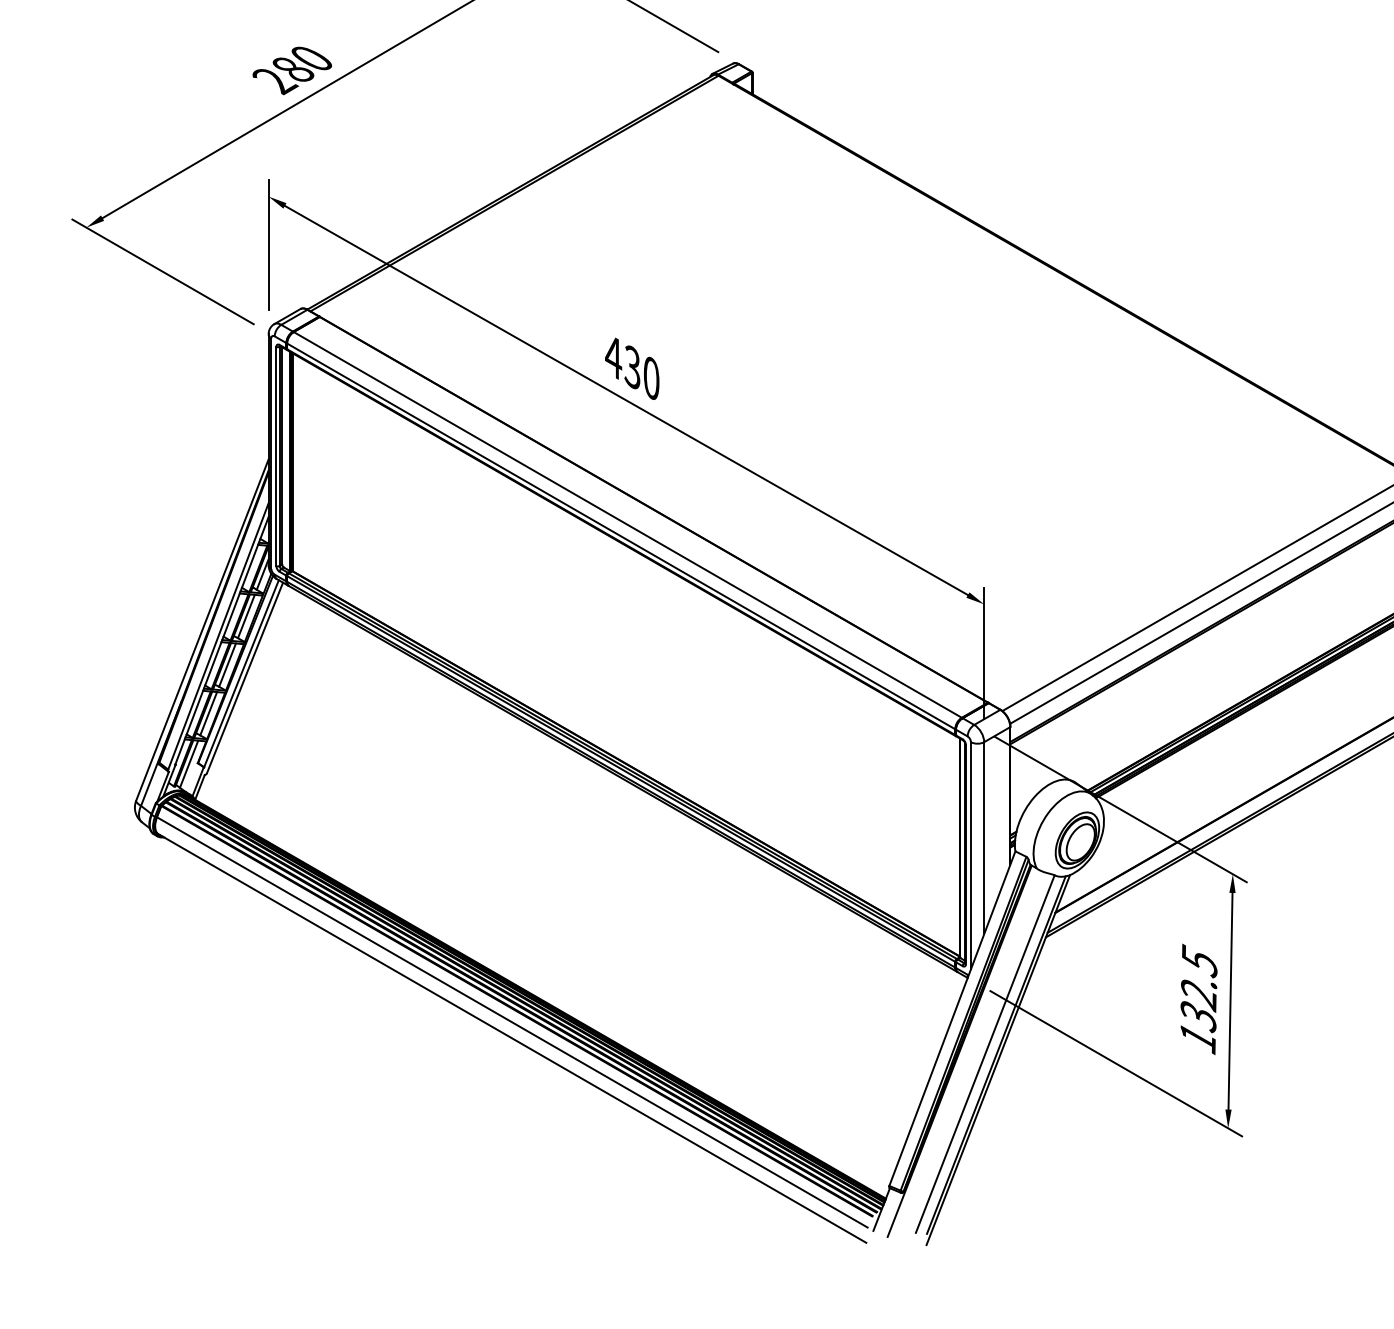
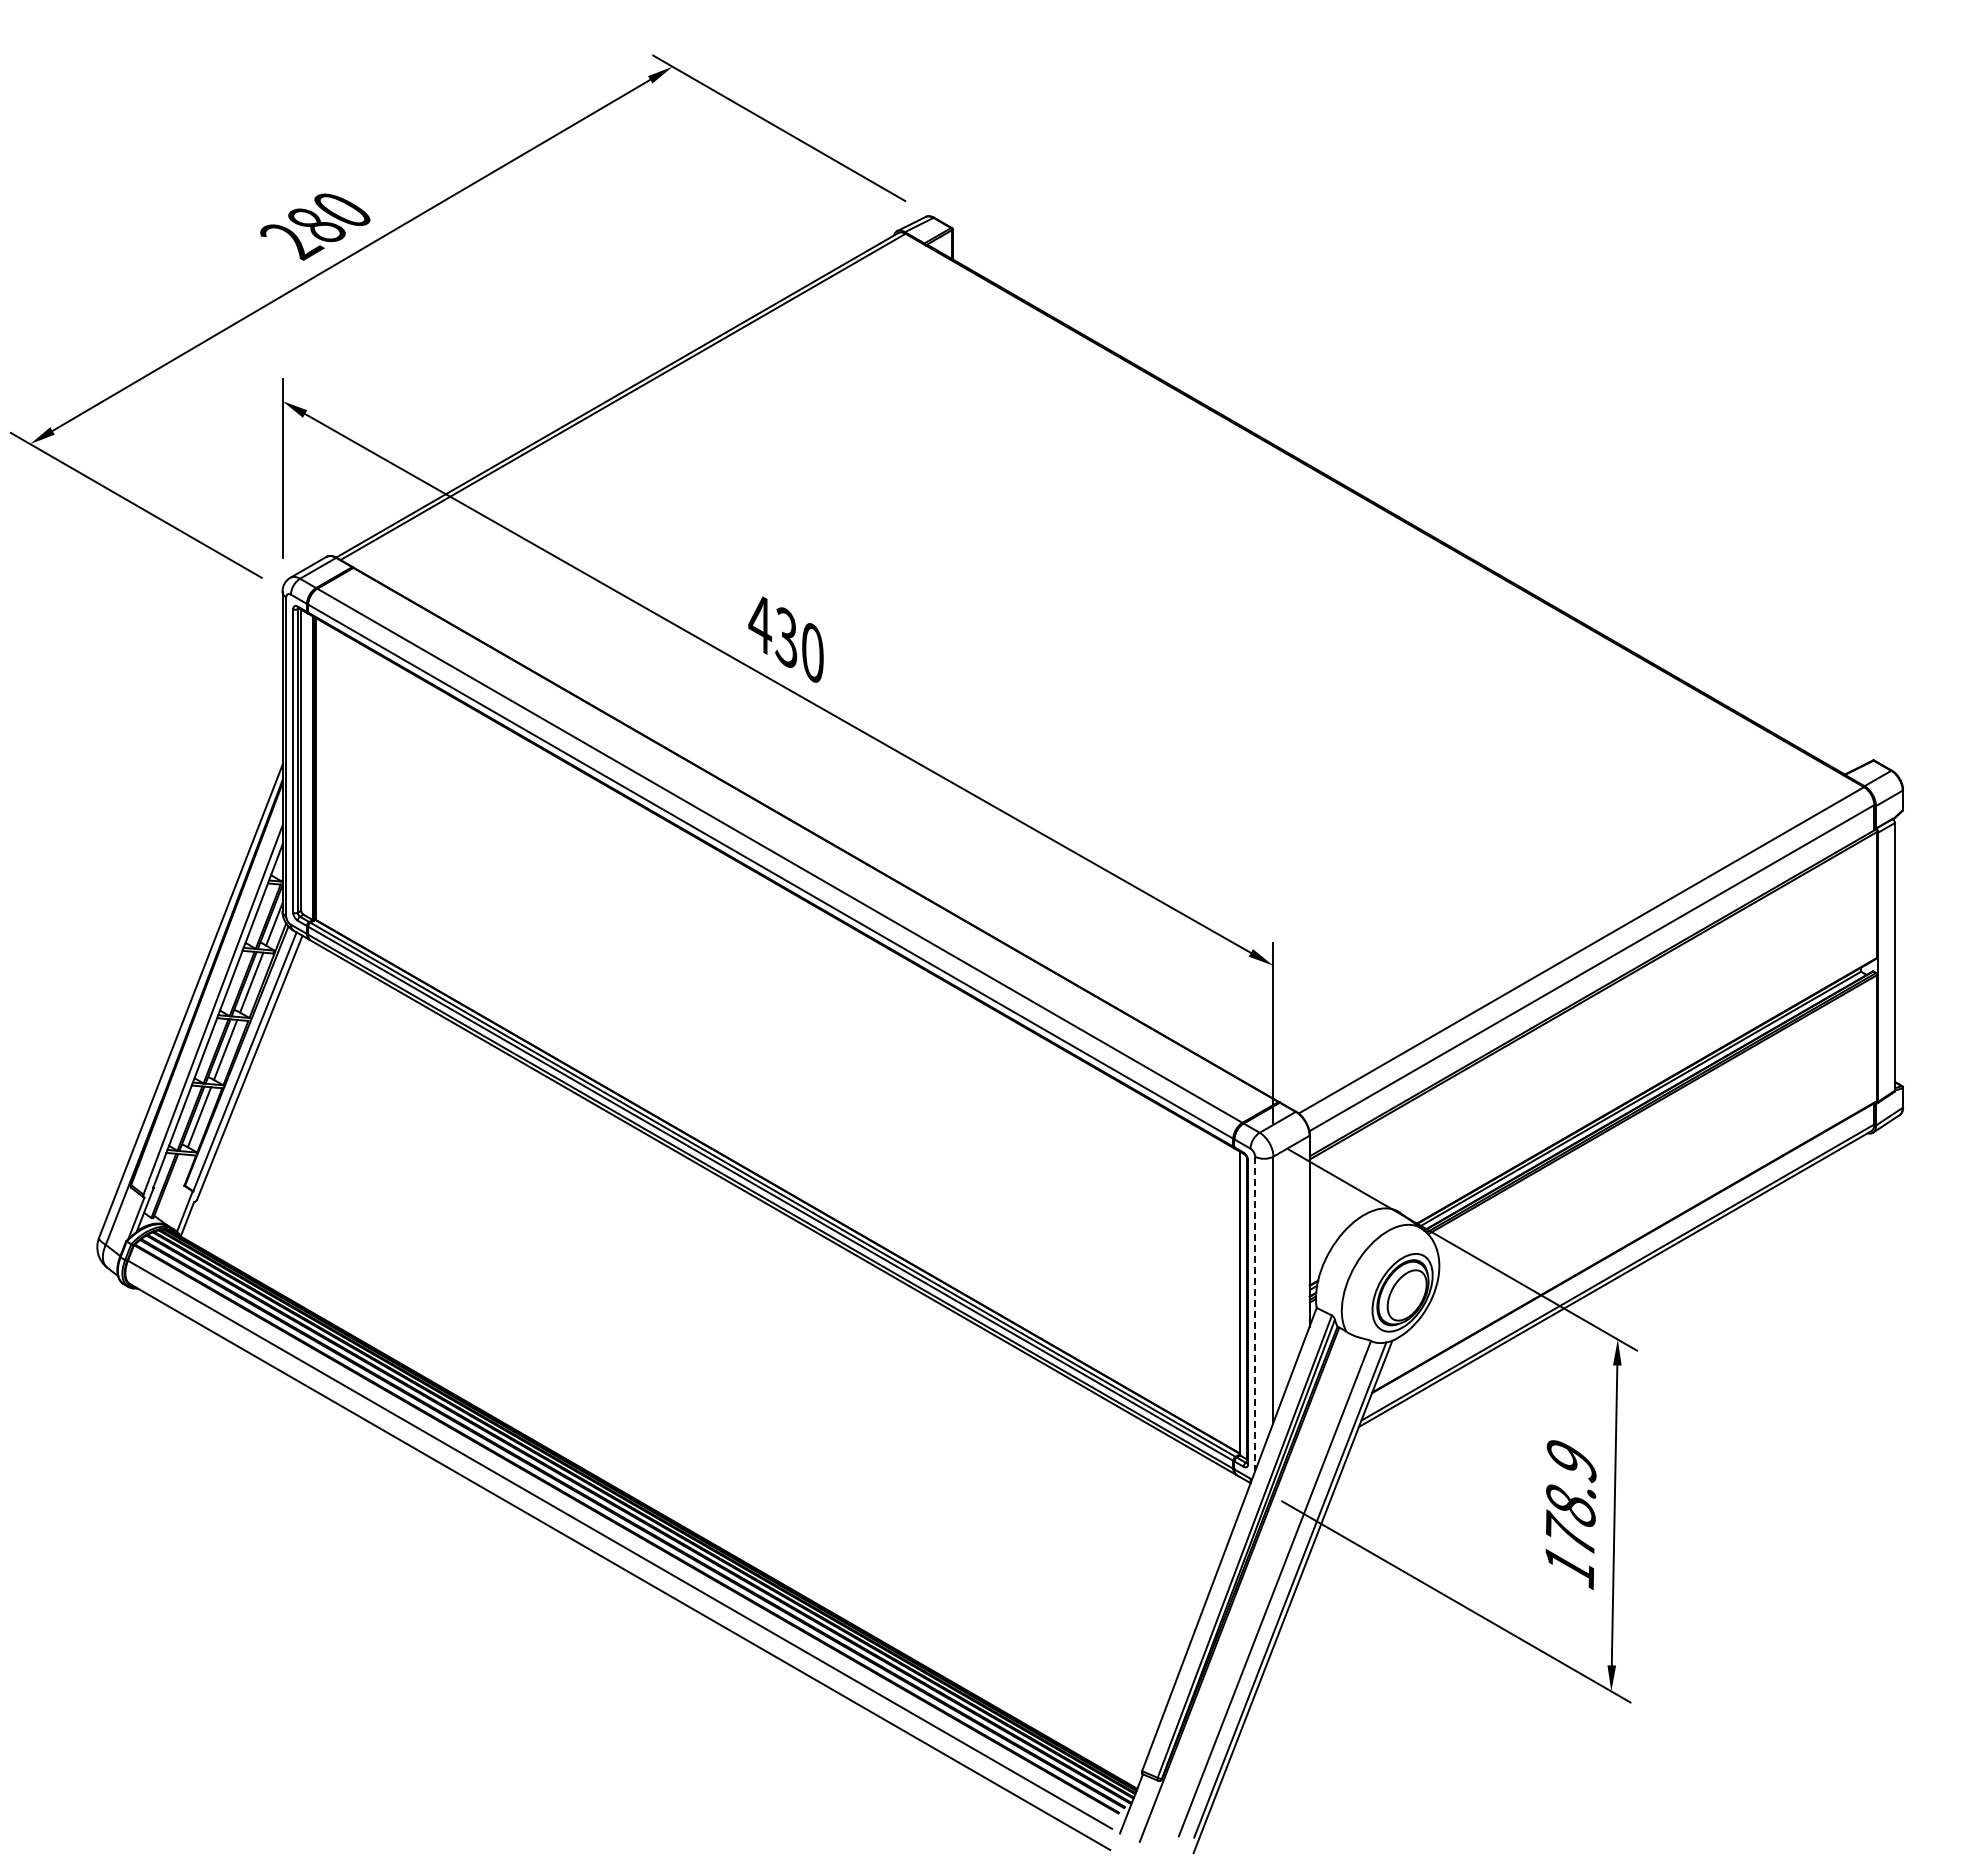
line: (189, 763) -> (172, 1186), removed
line: (971, 856) -> (1255, 1314), solid -> dashed
text: (1198, 988) -> (1570, 1497), 132.5 -> 178.9

